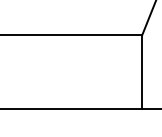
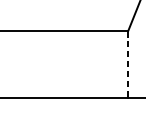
line: (142, 72) -> (128, 65), solid -> dashed

